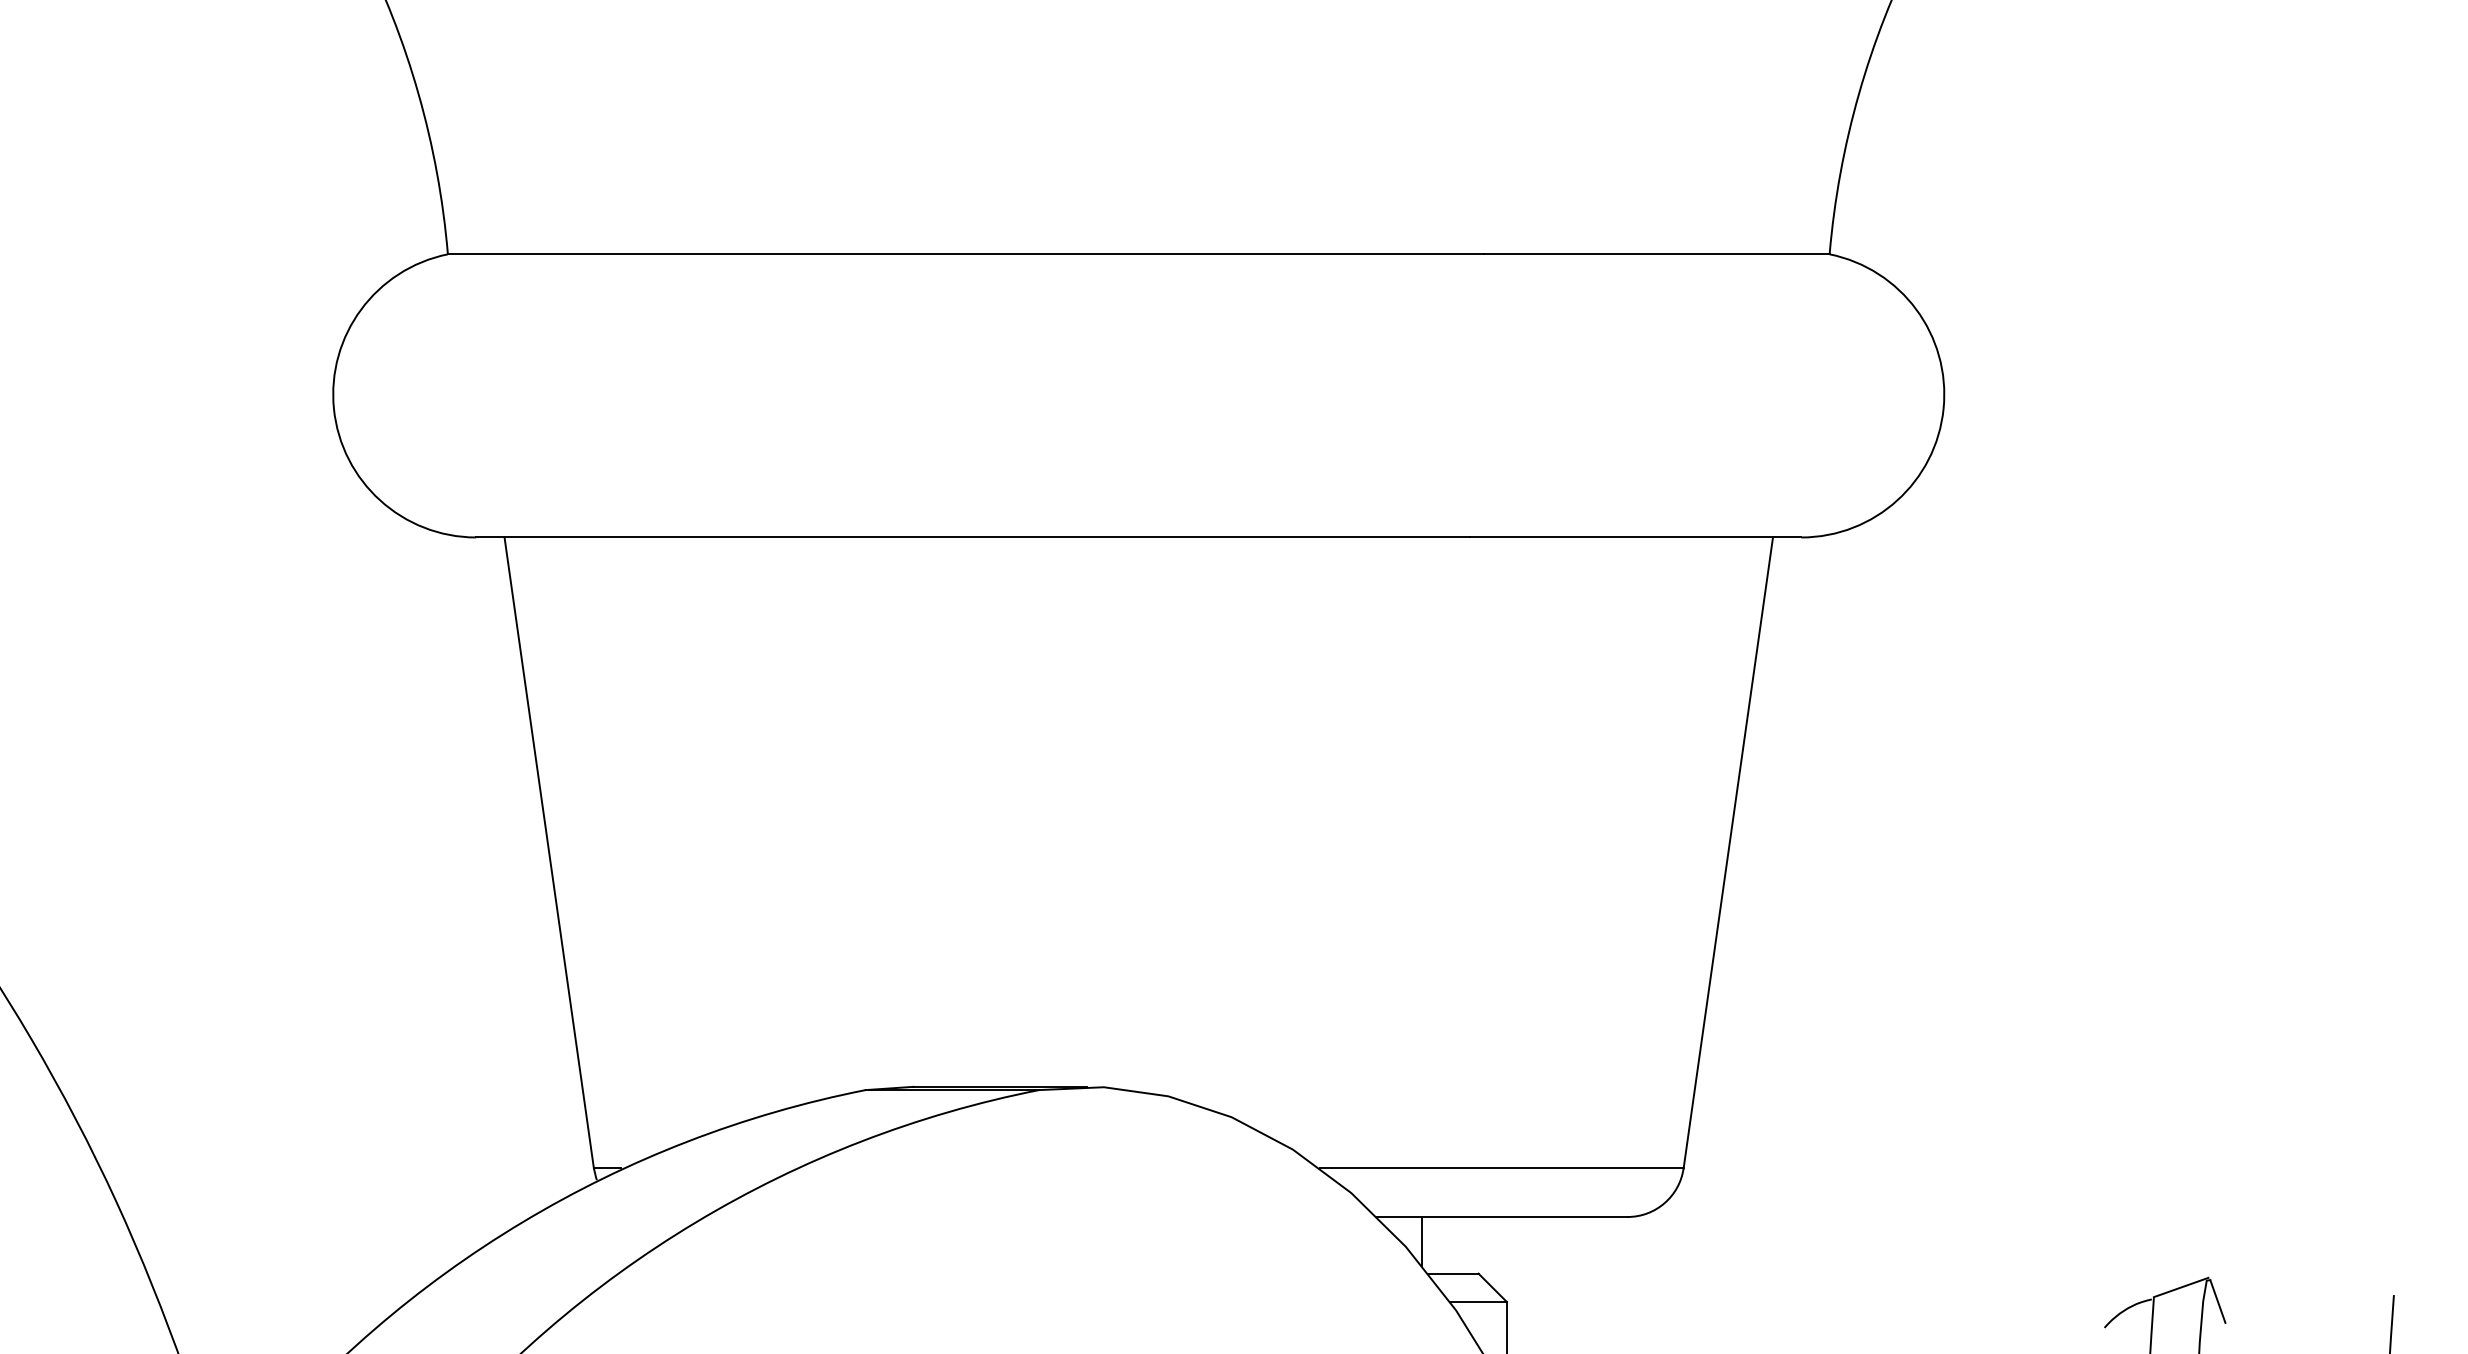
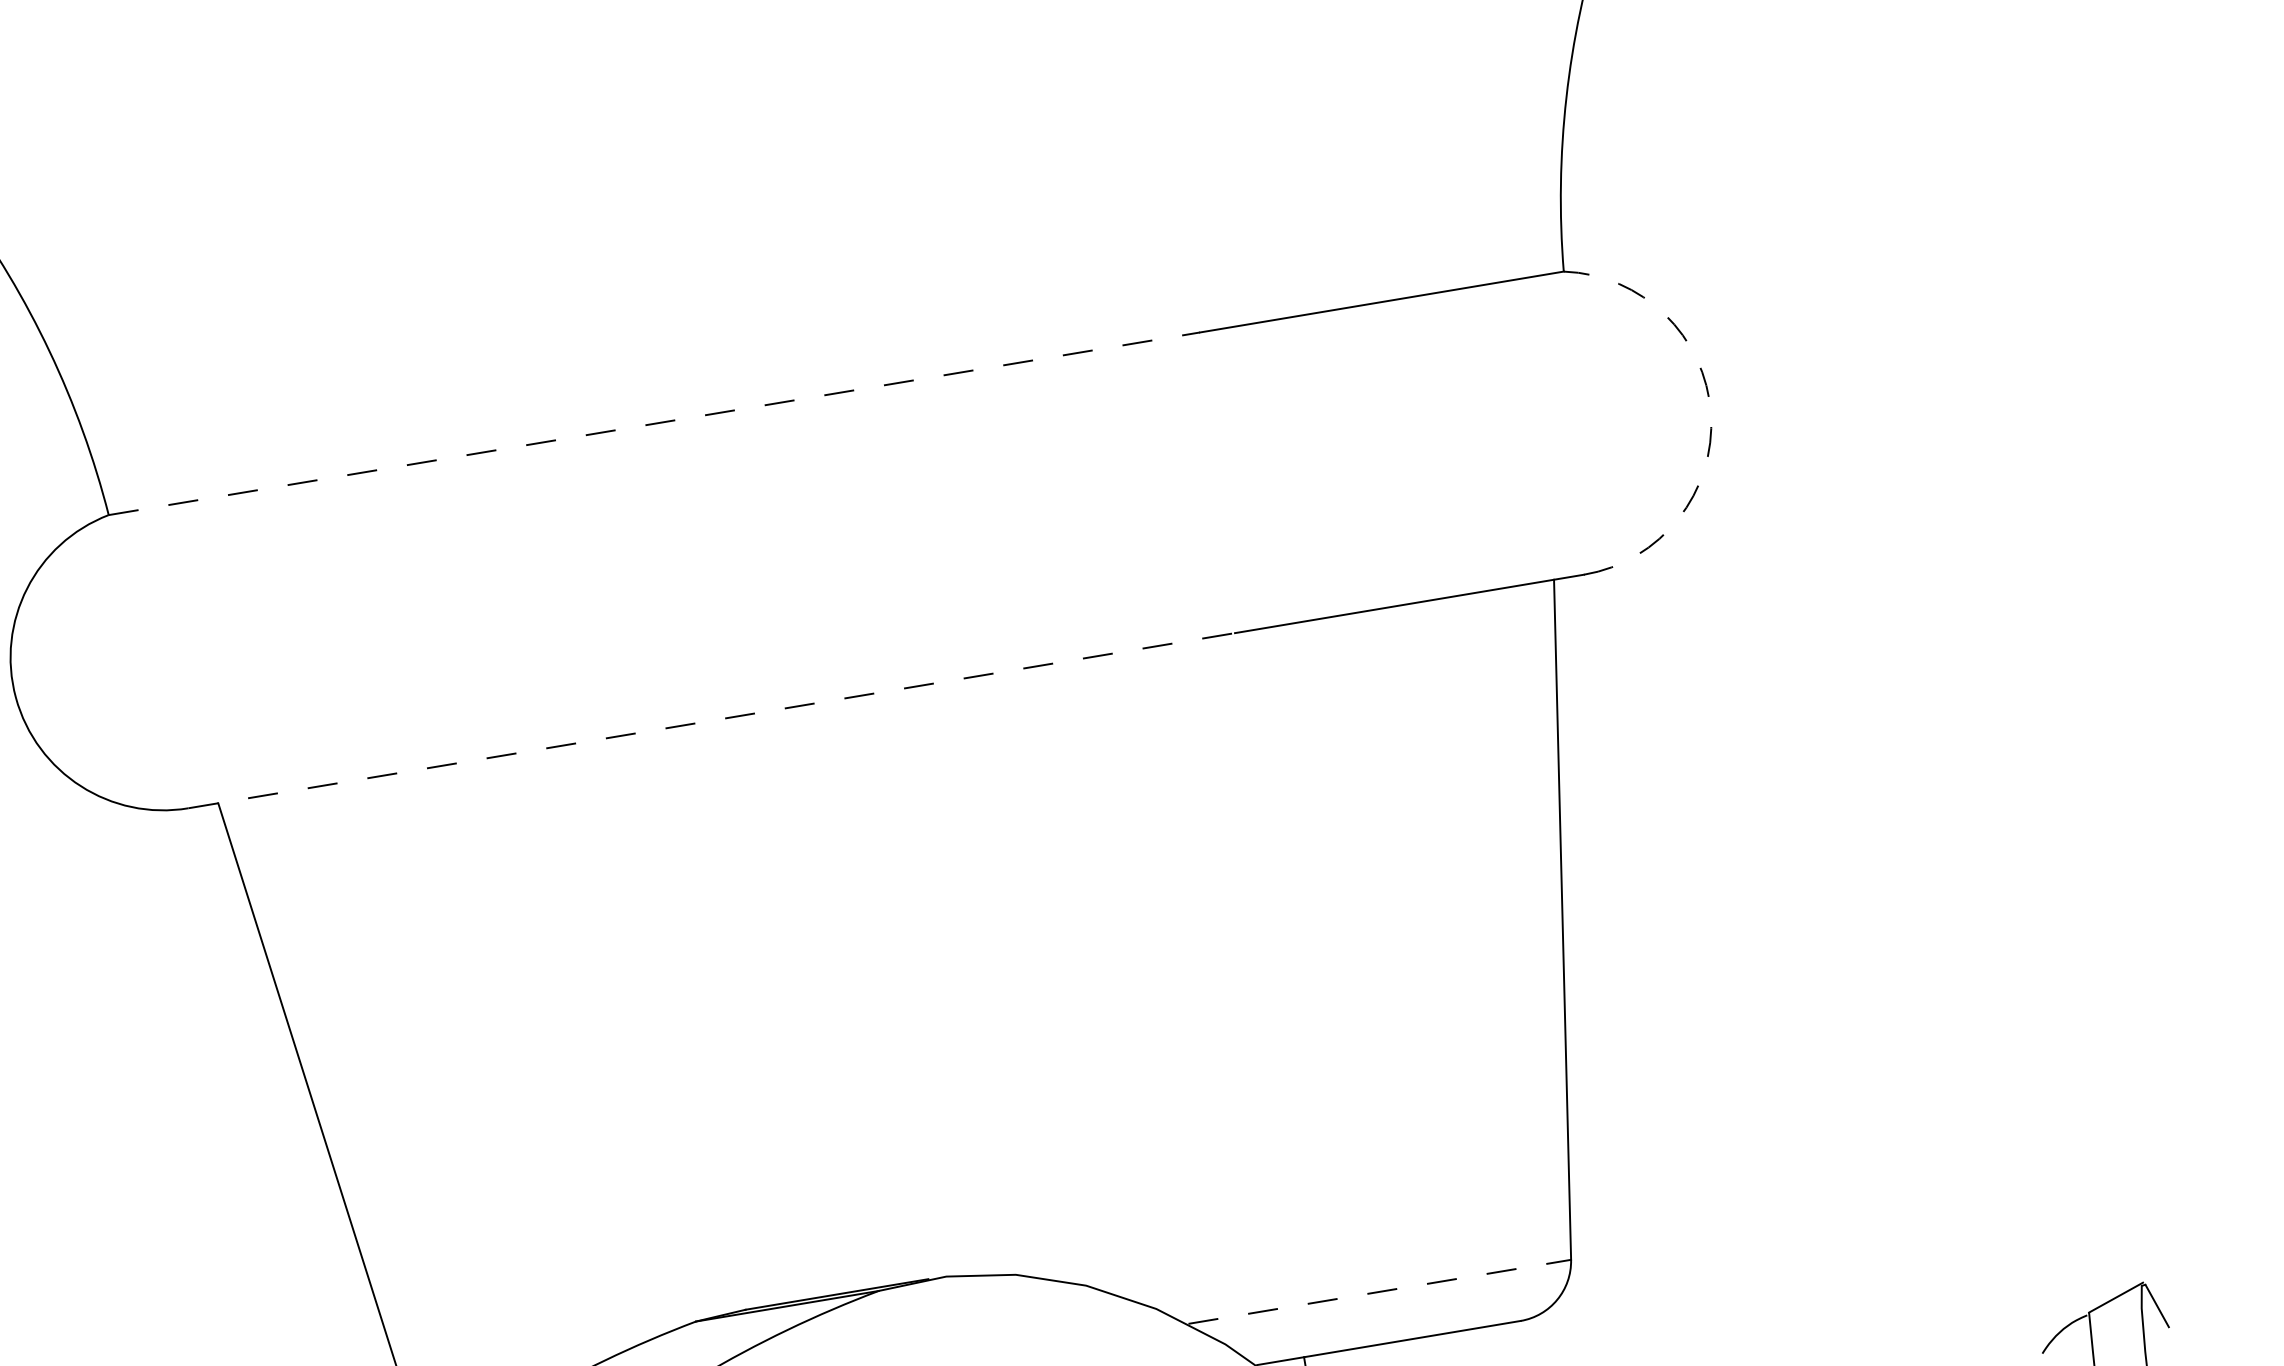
line: (966, 254) -> (654, 423), solid -> dashed
arc: (1943, 408) -> (1710, 413), solid -> dashed
line: (973, 537) -> (712, 720), solid -> dashed
line: (1501, 1168) -> (1379, 1292), solid -> dashed

